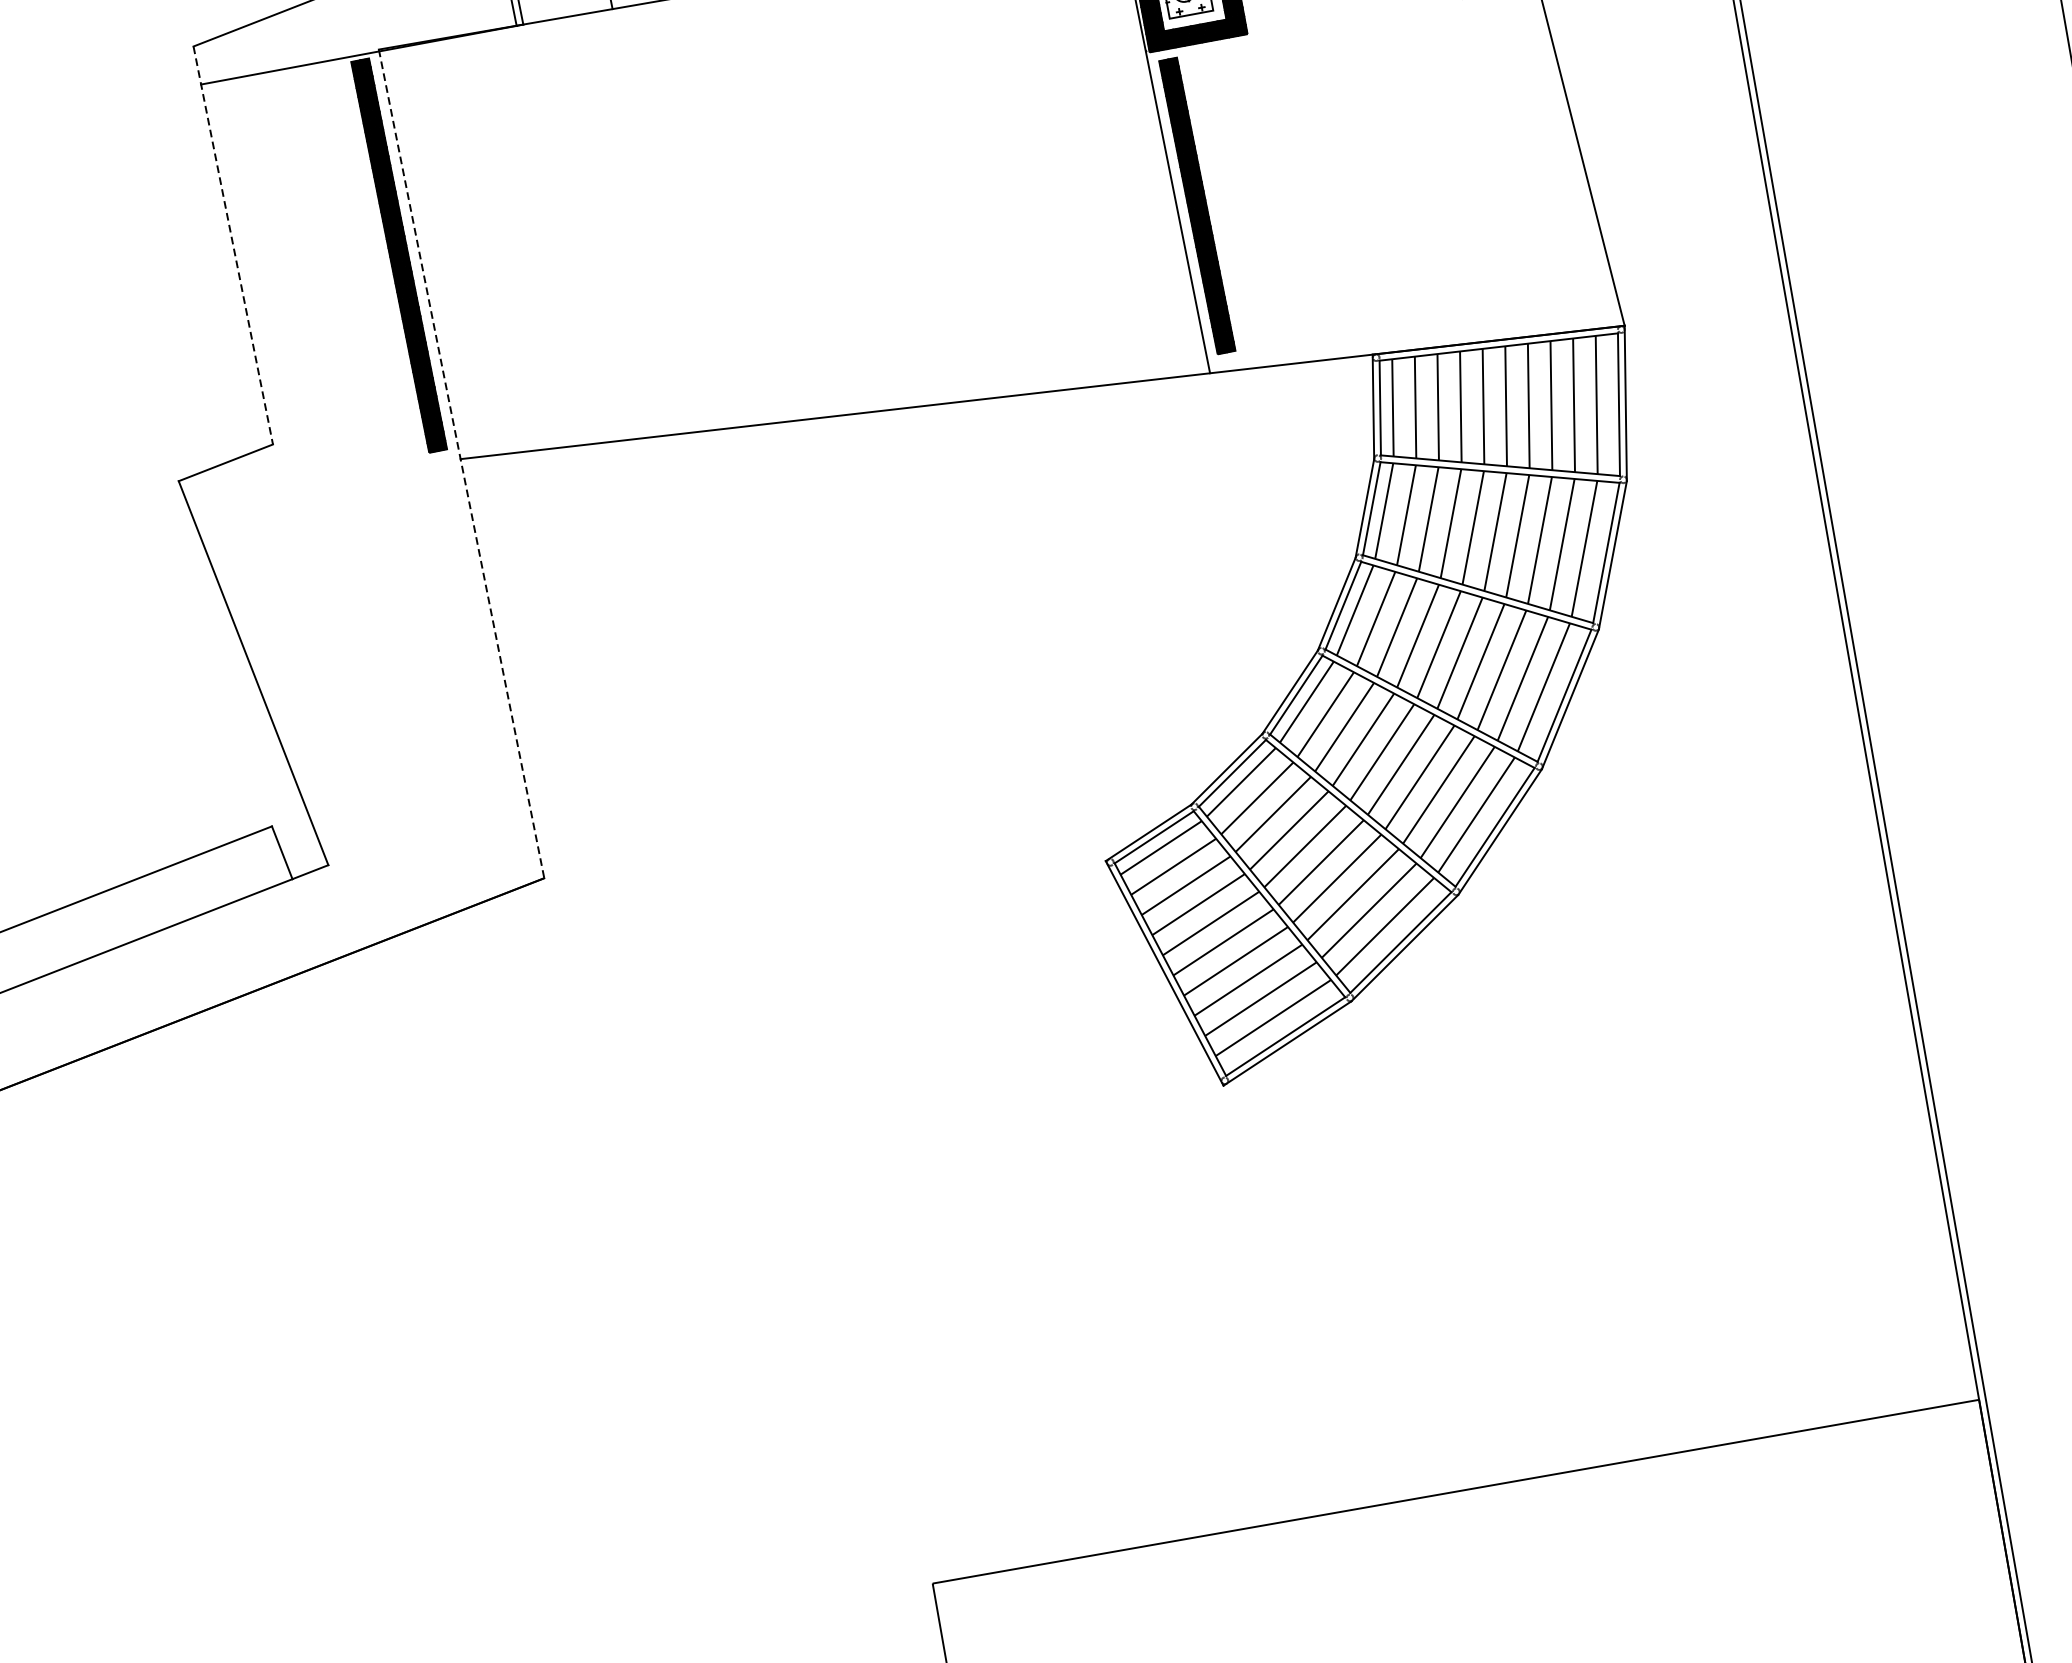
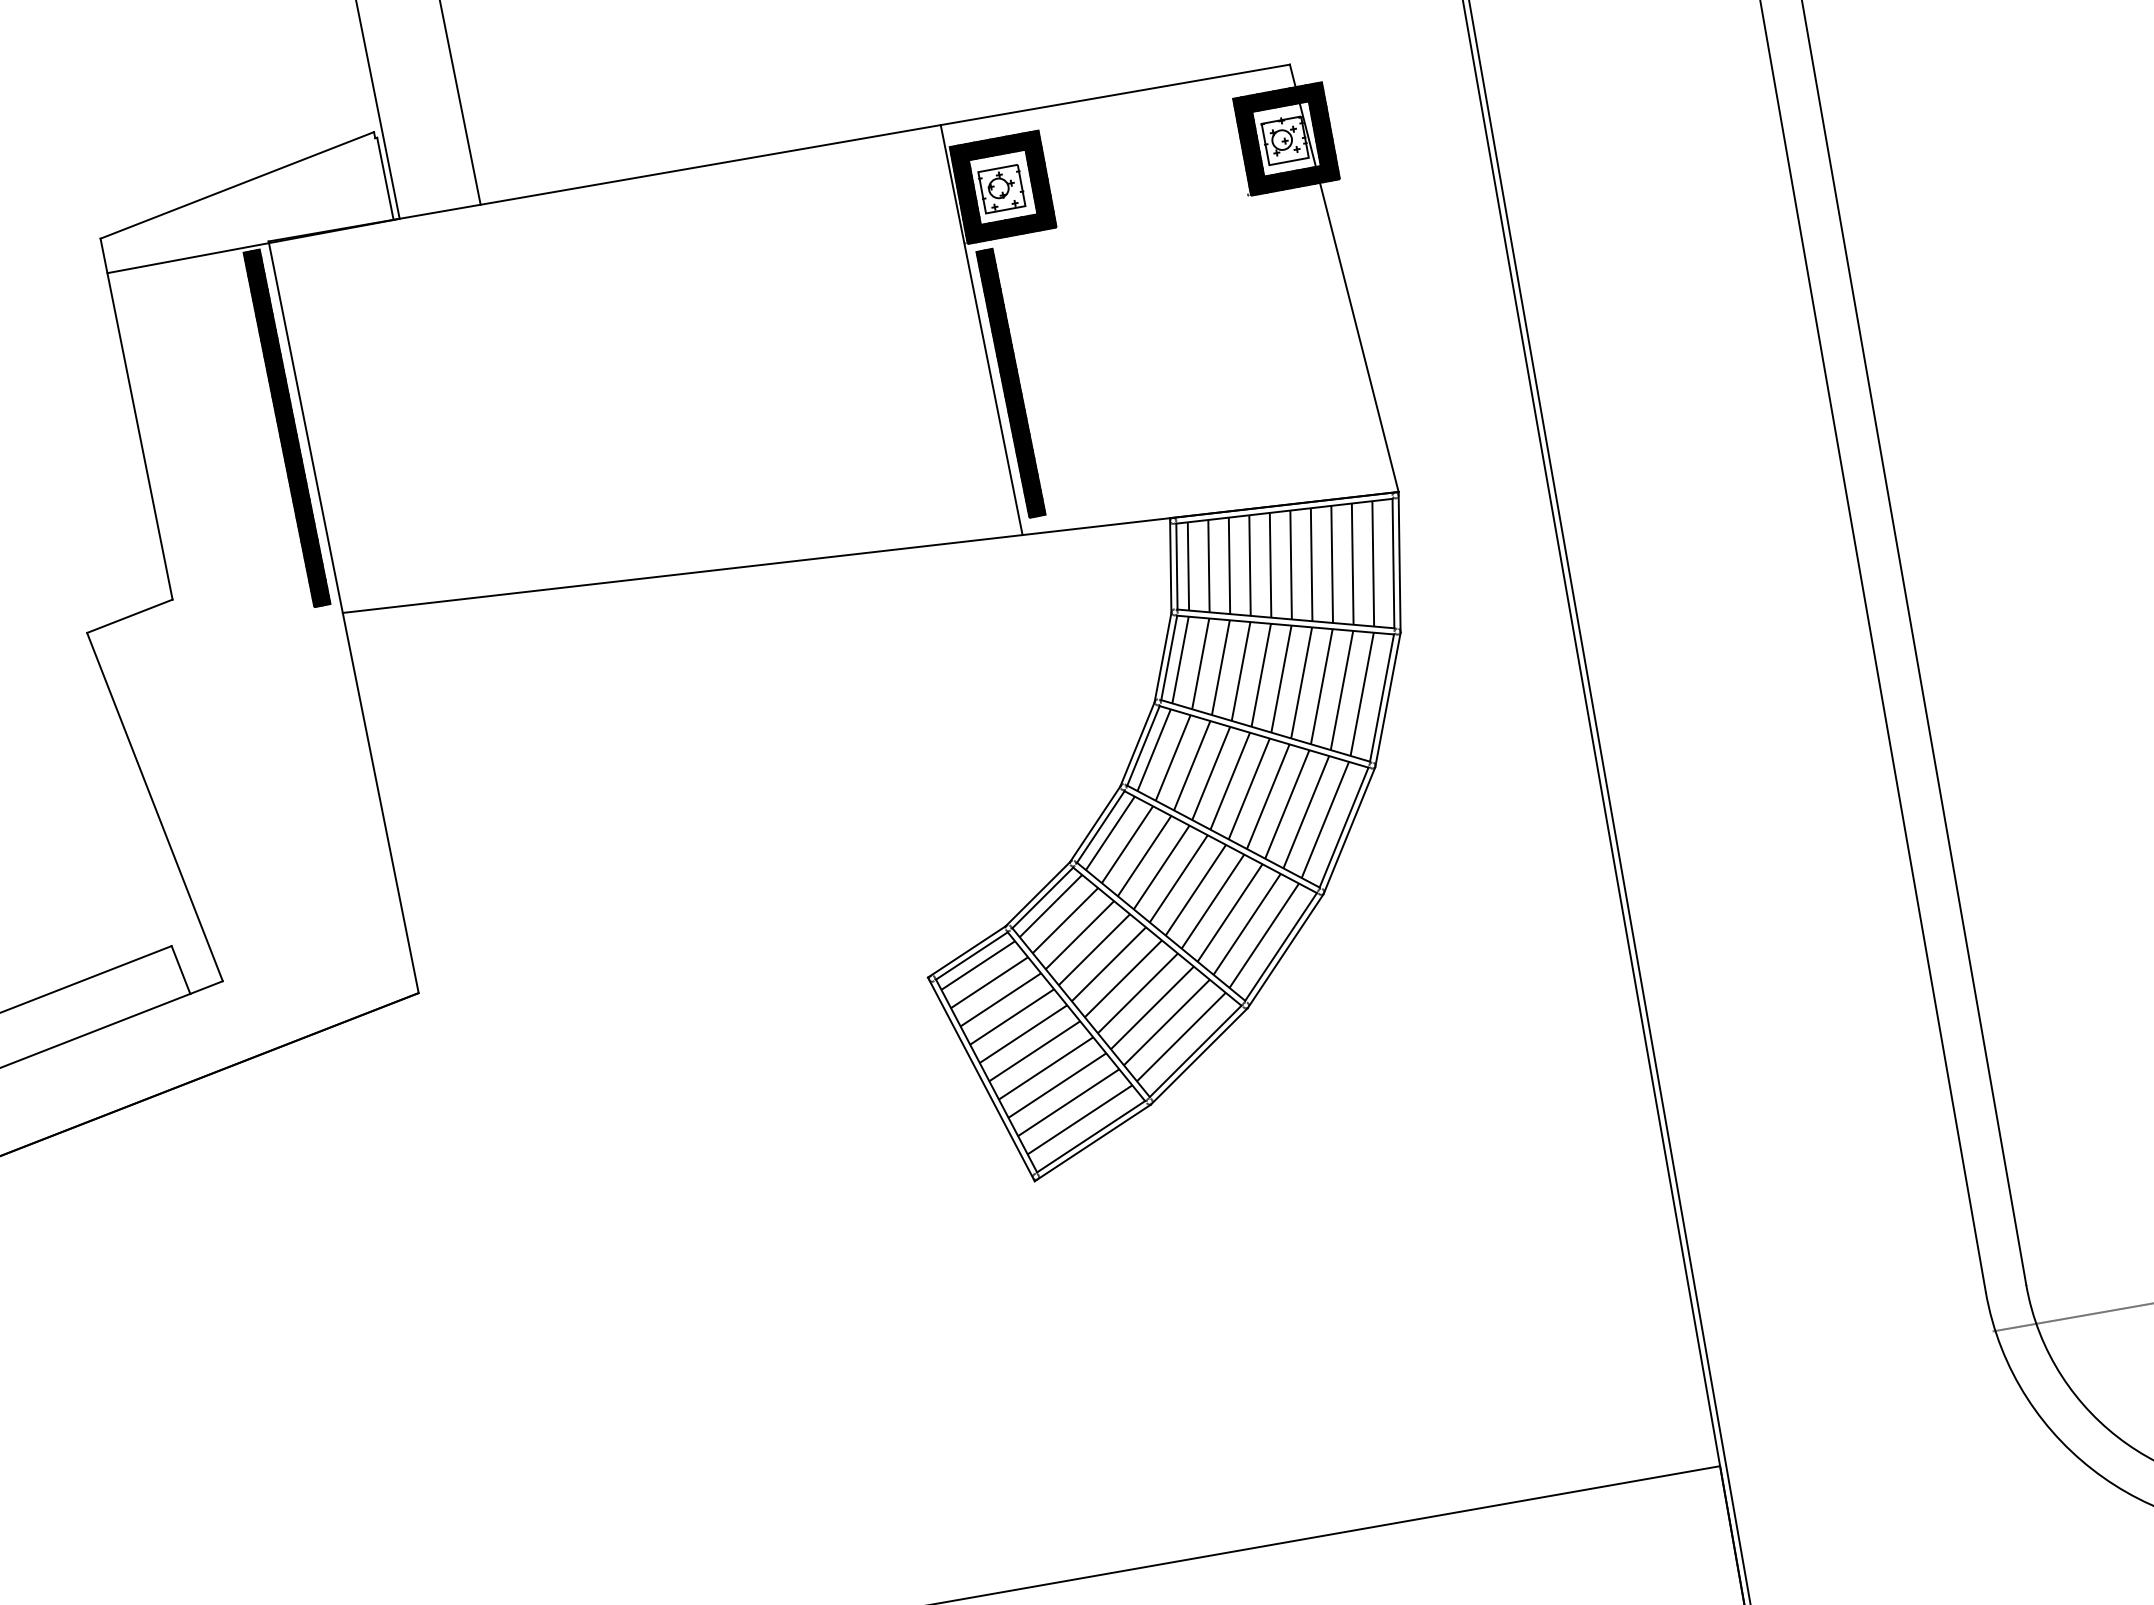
line: (233, 245) -> (136, 419), dashed -> solid
line: (461, 464) -> (343, 617), dashed -> solid

